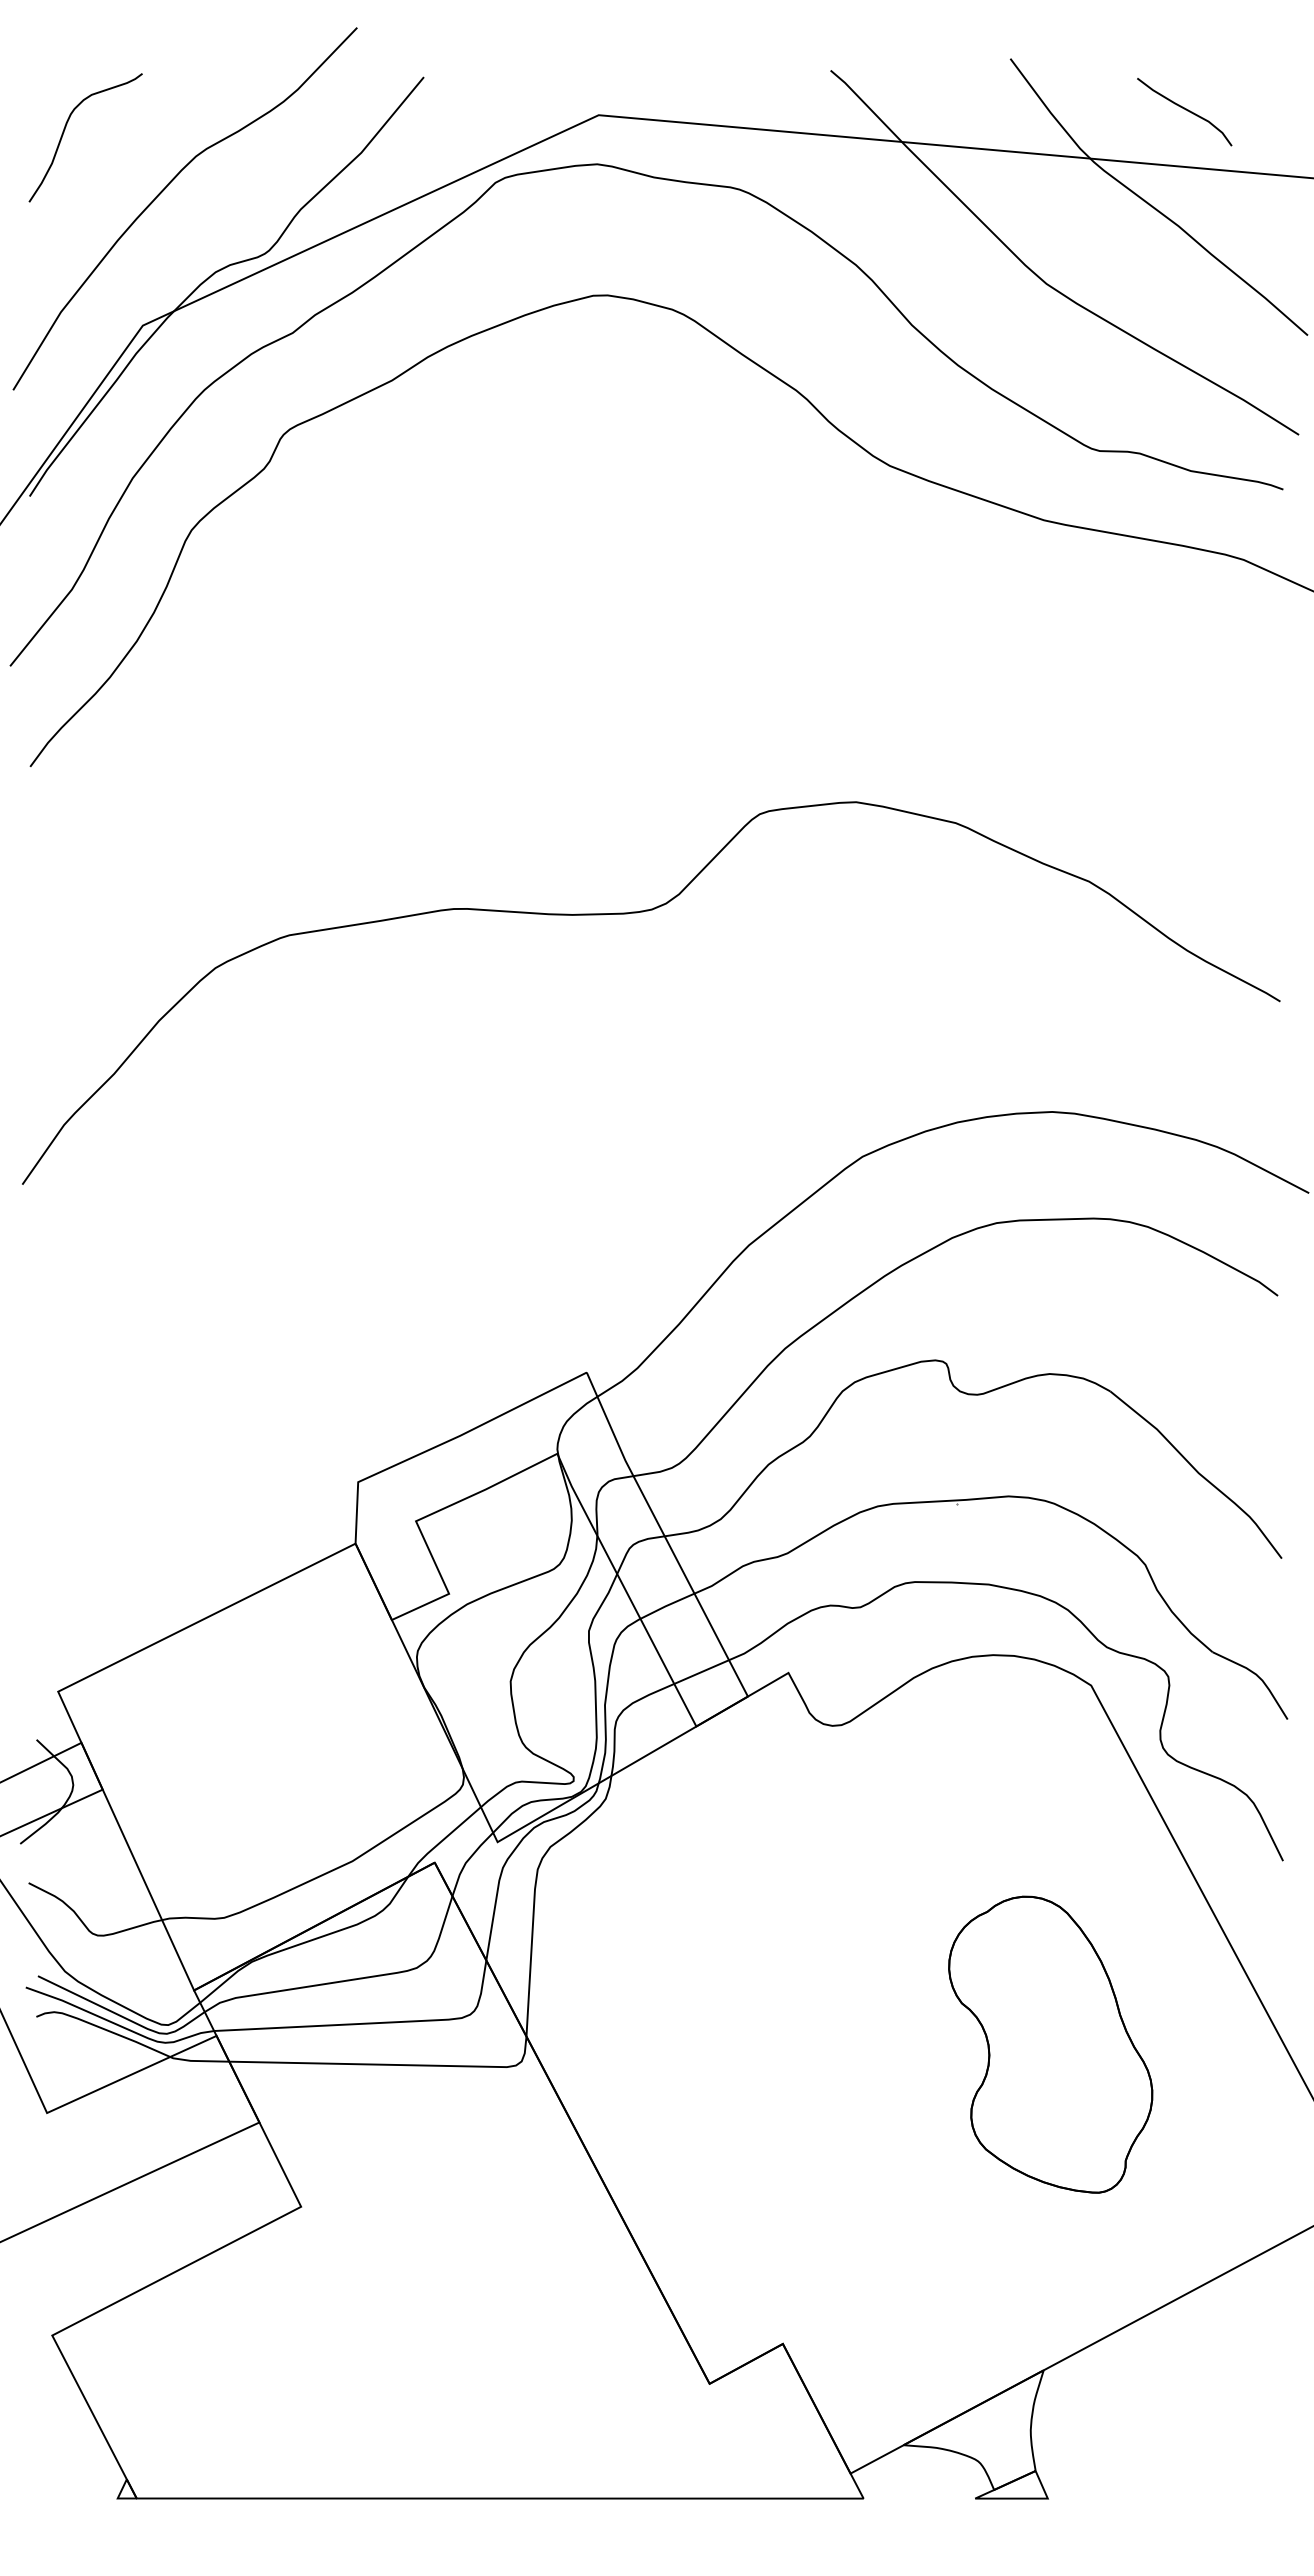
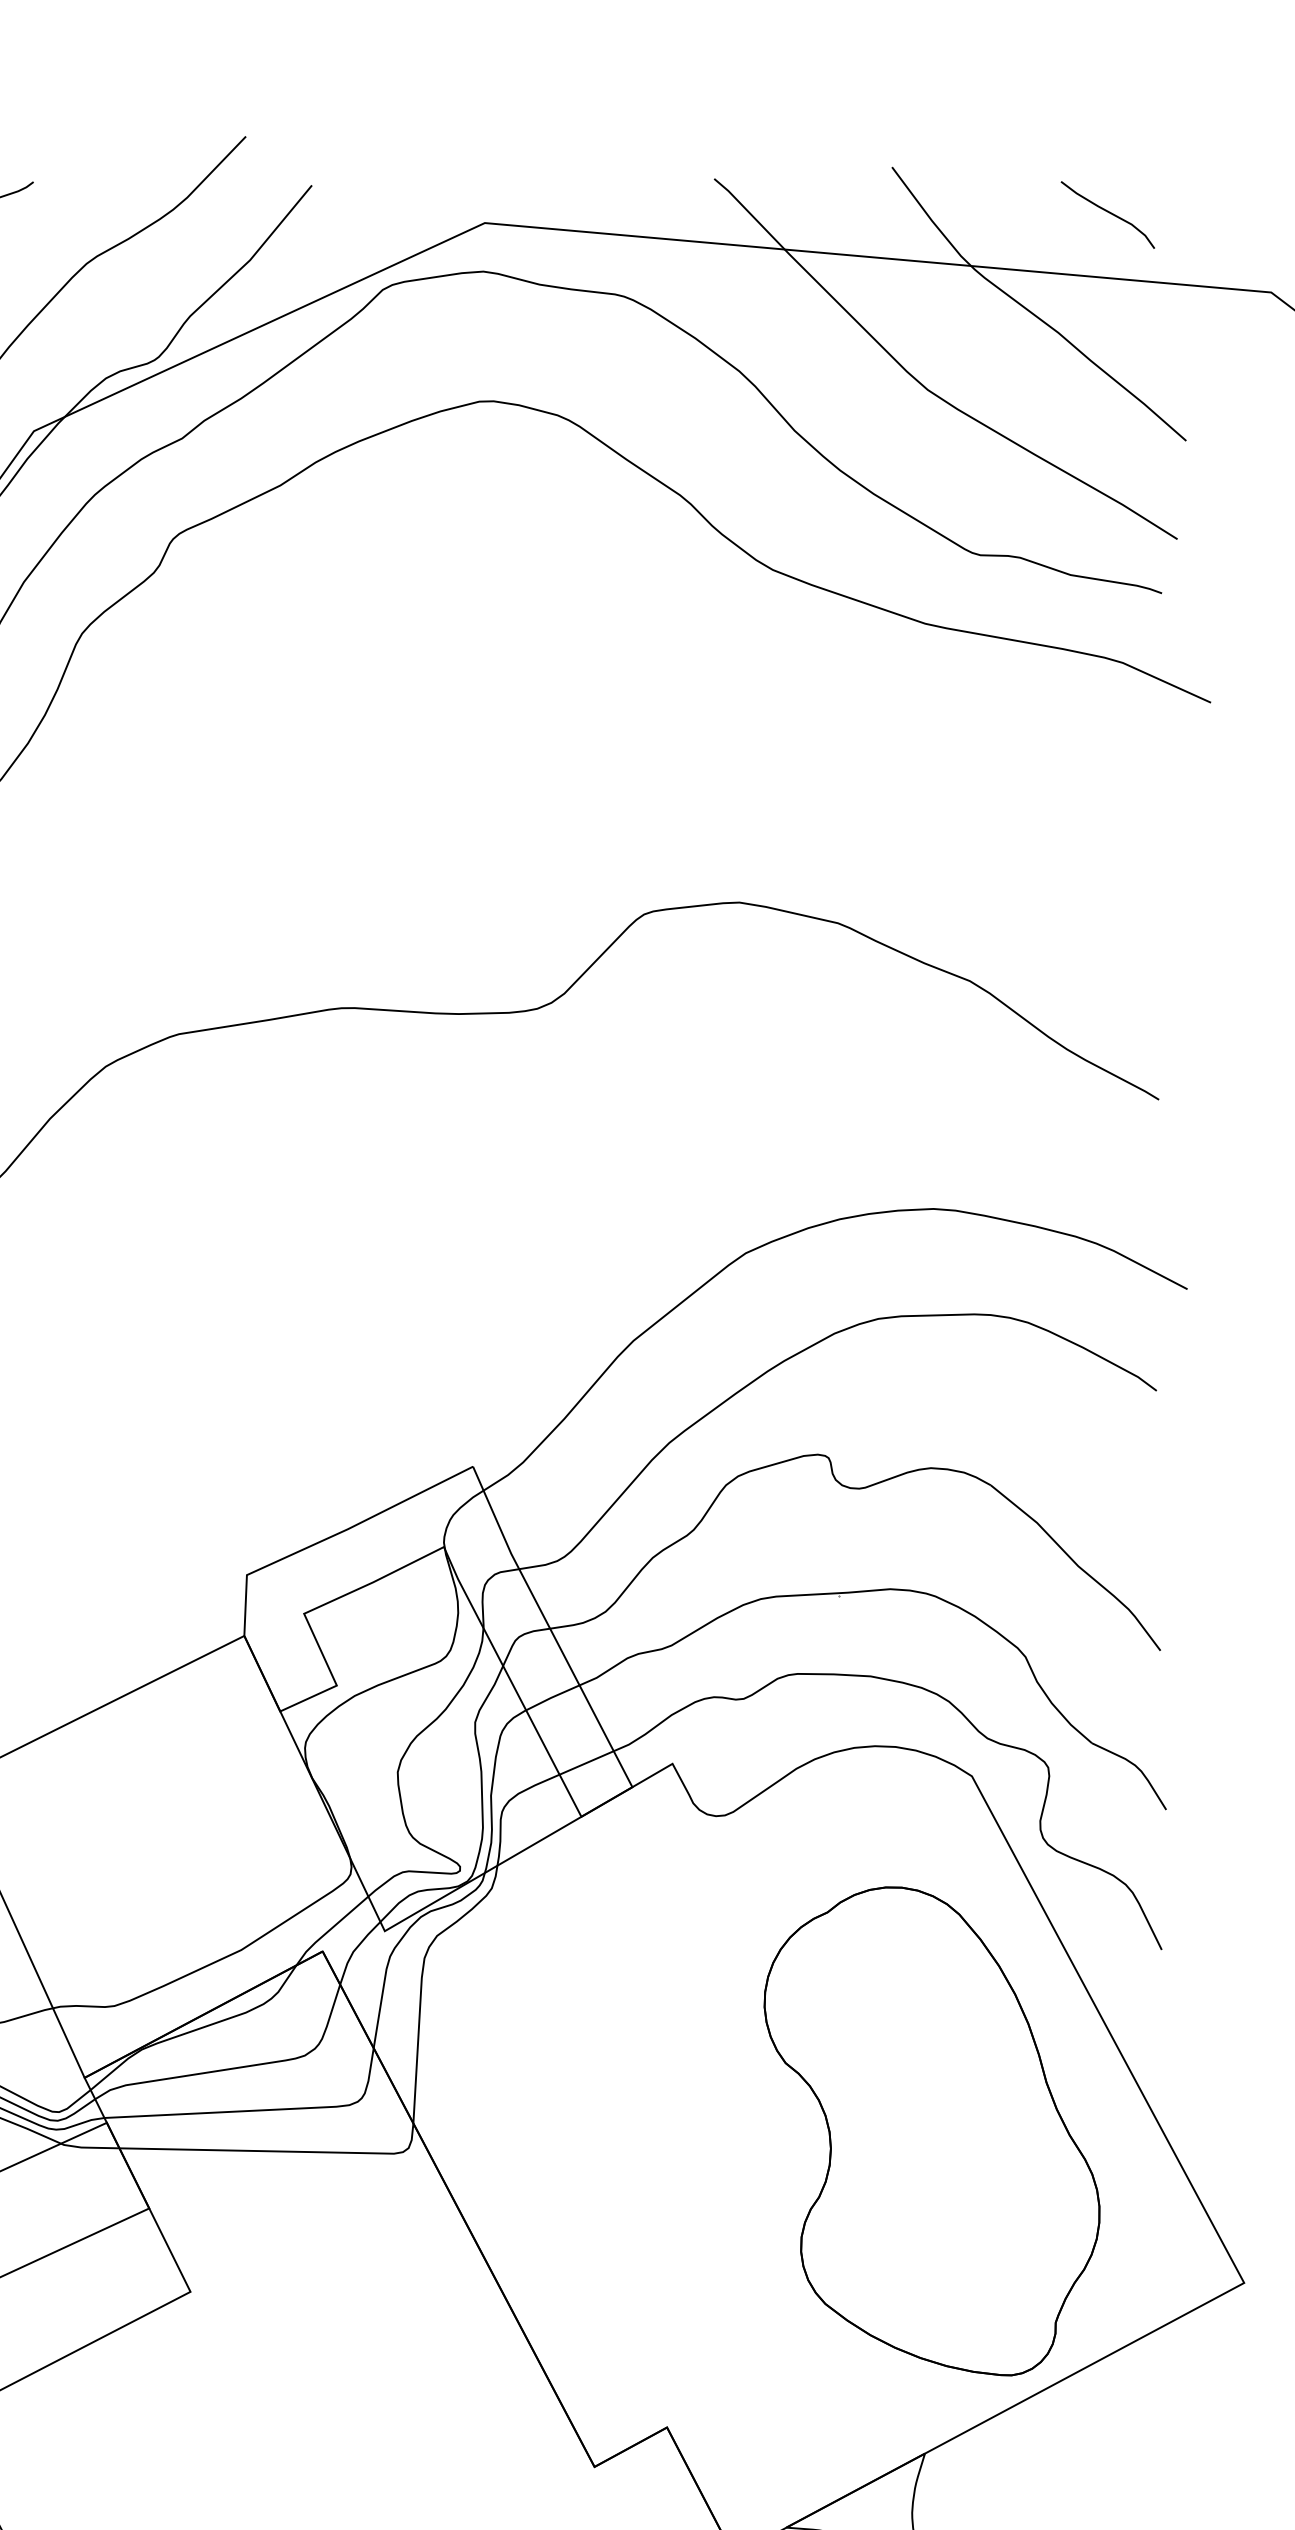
curve: (1185, 110) -> (1108, 213), moved
part: (1050, 2044) -> (931, 2131), size x1.67

